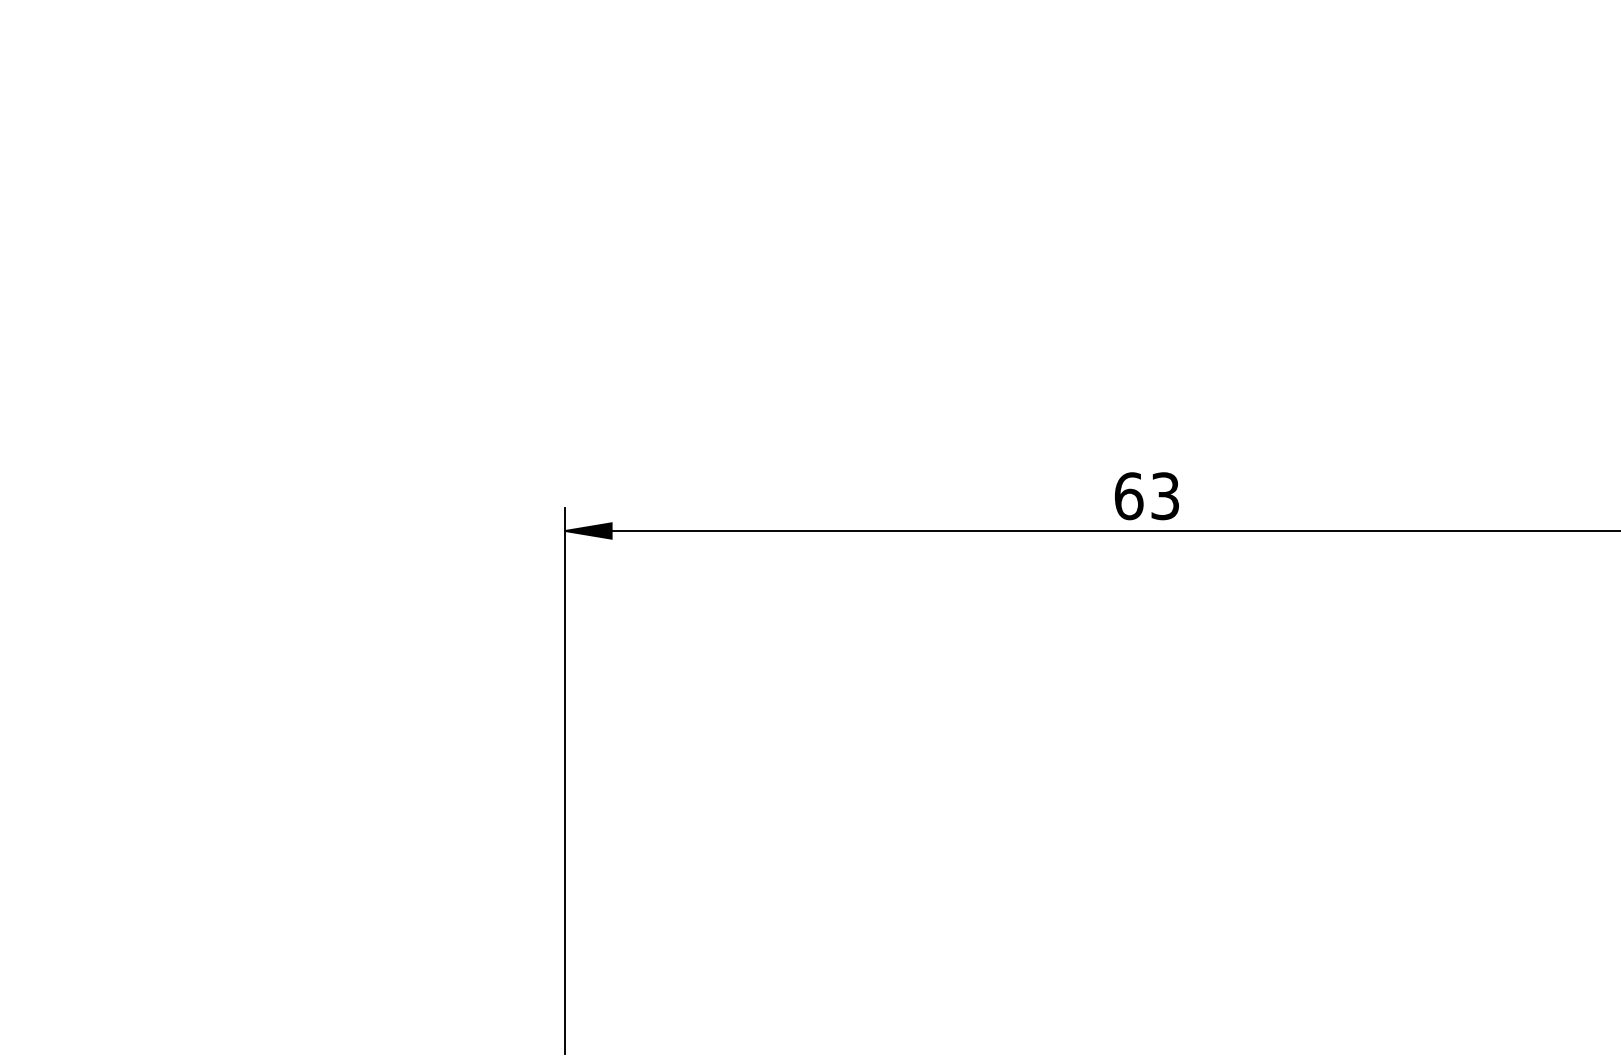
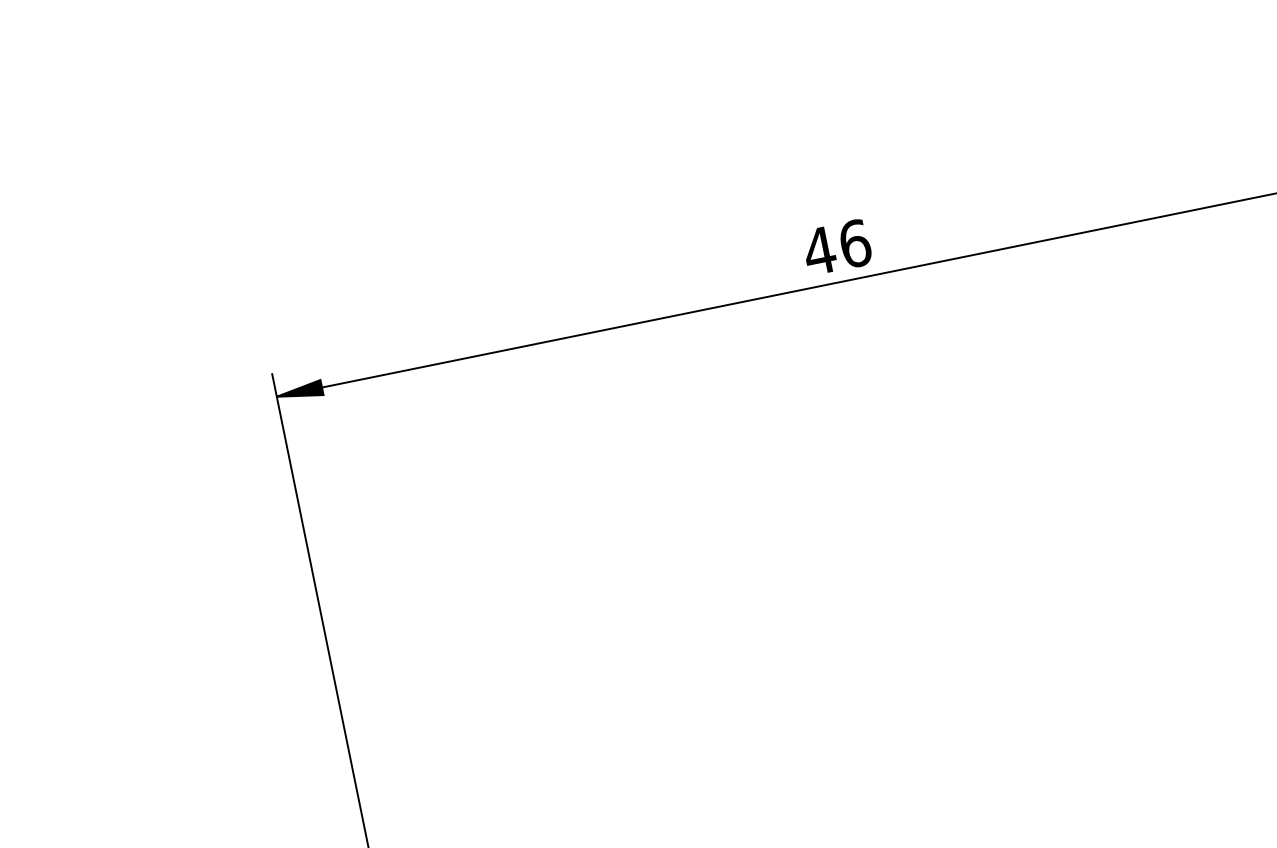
text: (1146, 496) -> (836, 247), 63 -> 46

